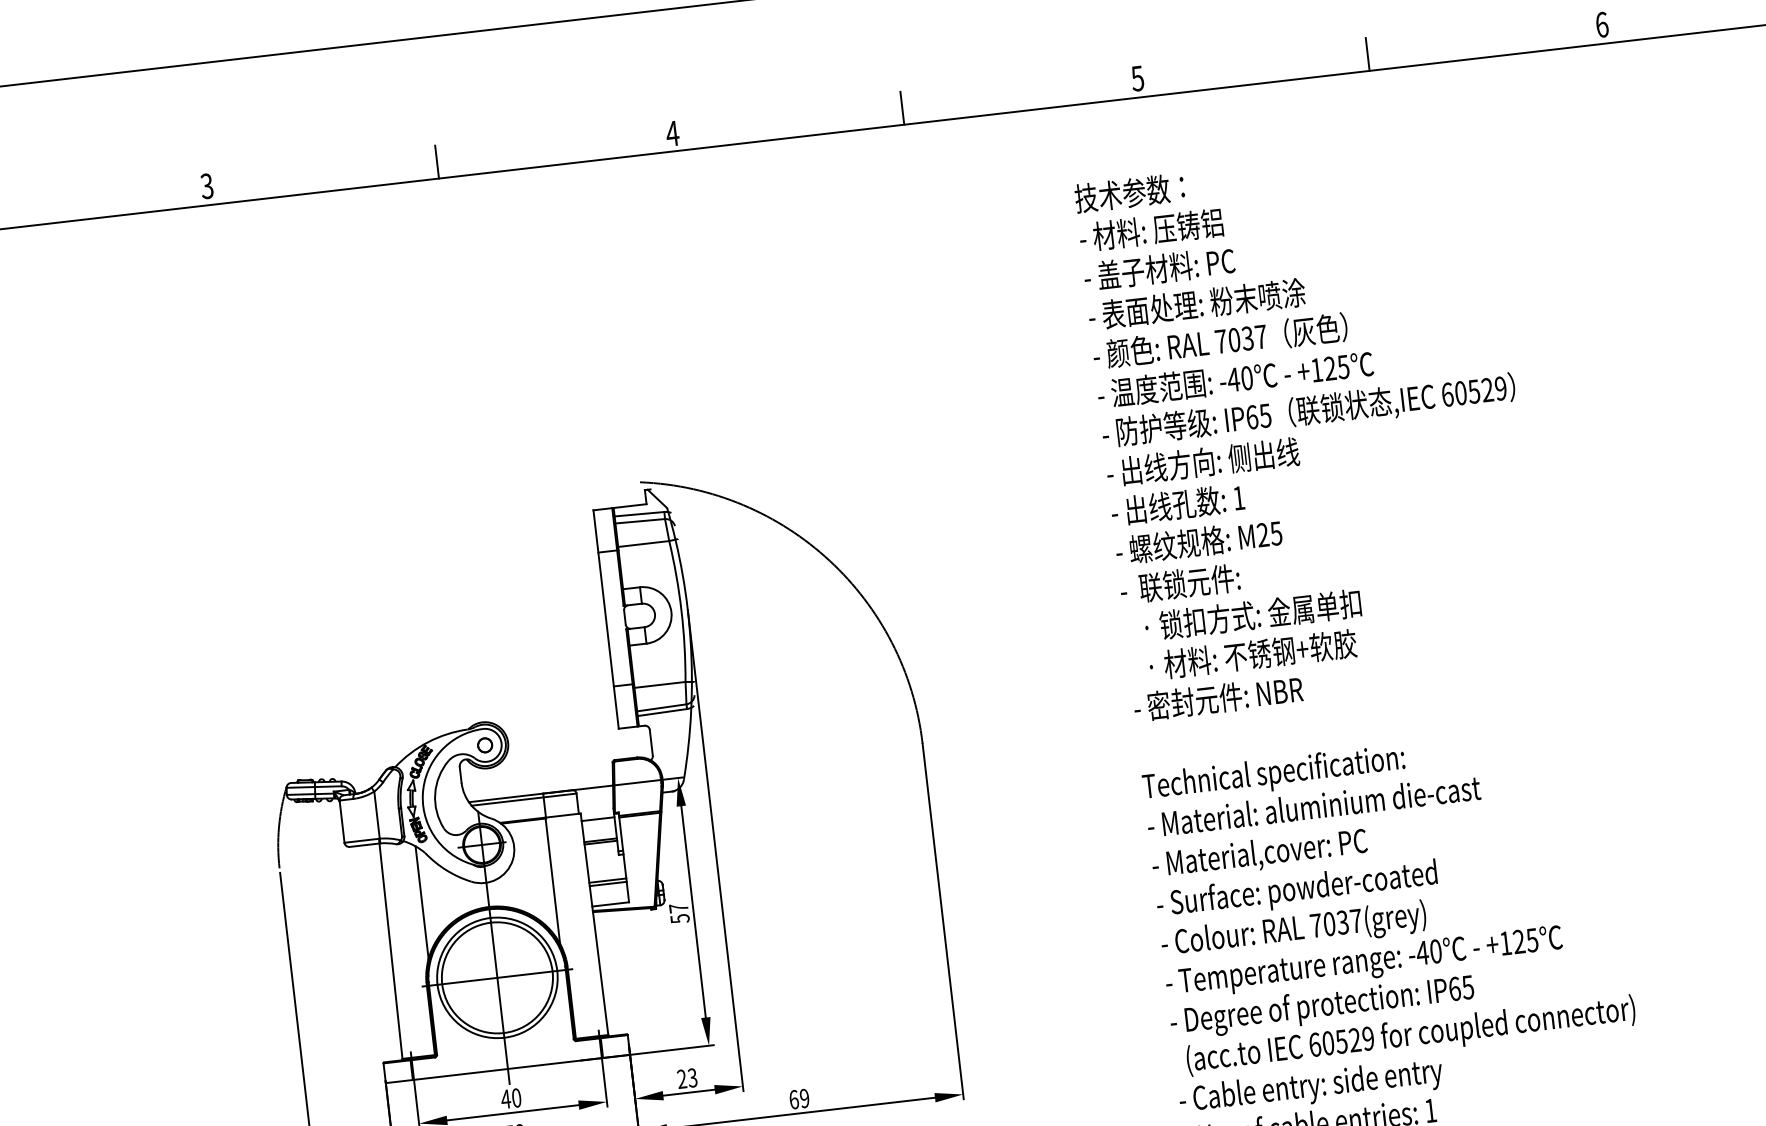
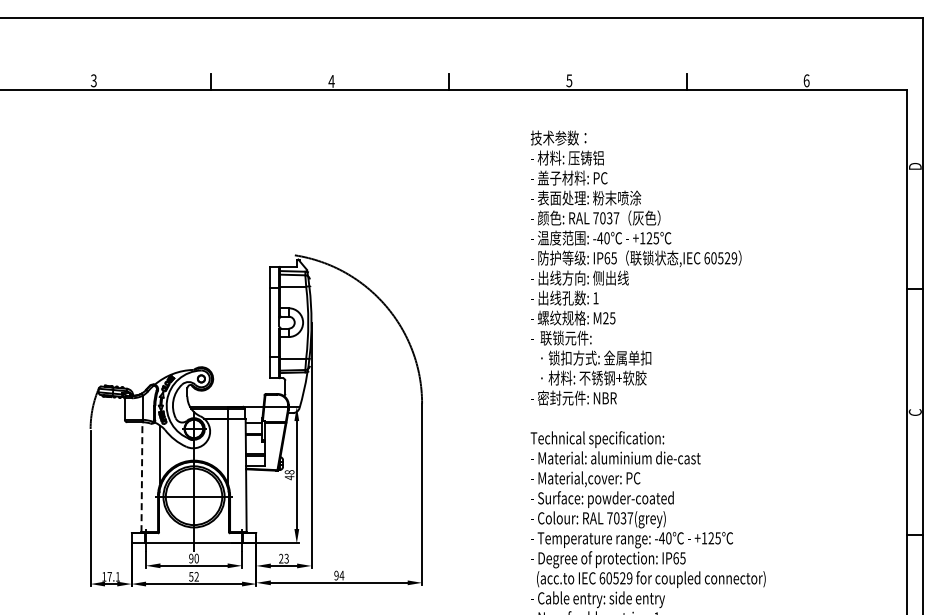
text: (679, 914) -> (289, 475), 57 -> 48
line: (389, 947) -> (141, 475), solid -> dashed
text: (799, 1098) -> (339, 575), 69 -> 94
text: (504, 1099) -> (190, 558), 40 -> 90

